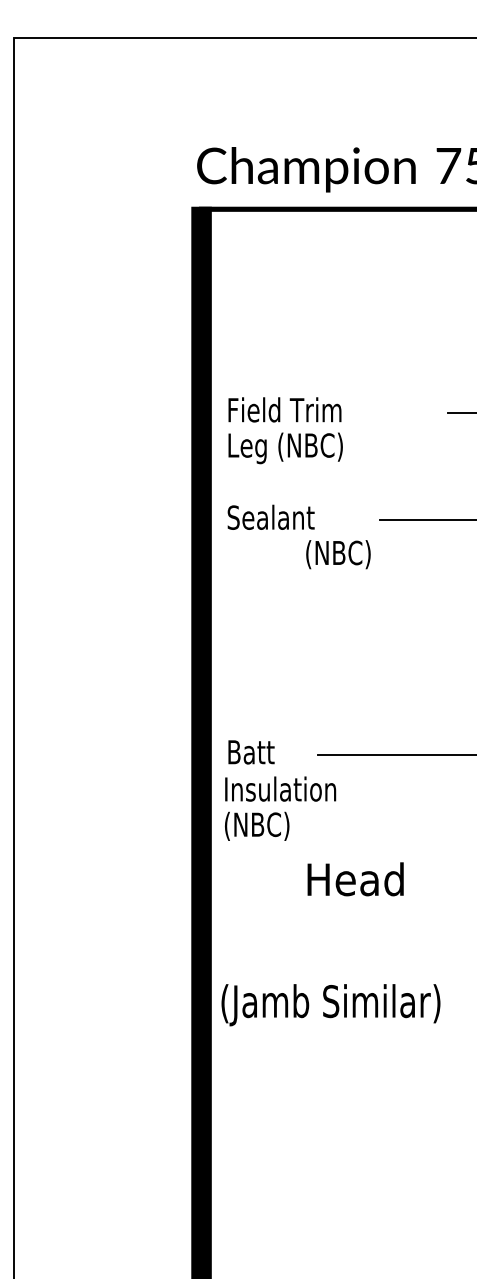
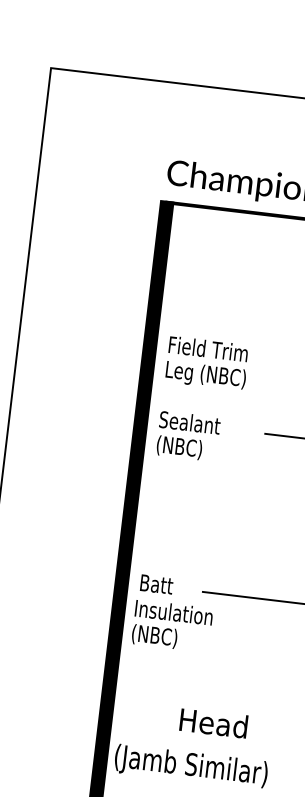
text: (338, 554) -> (179, 447), moved
text: (355, 879) -> (213, 723), moved

